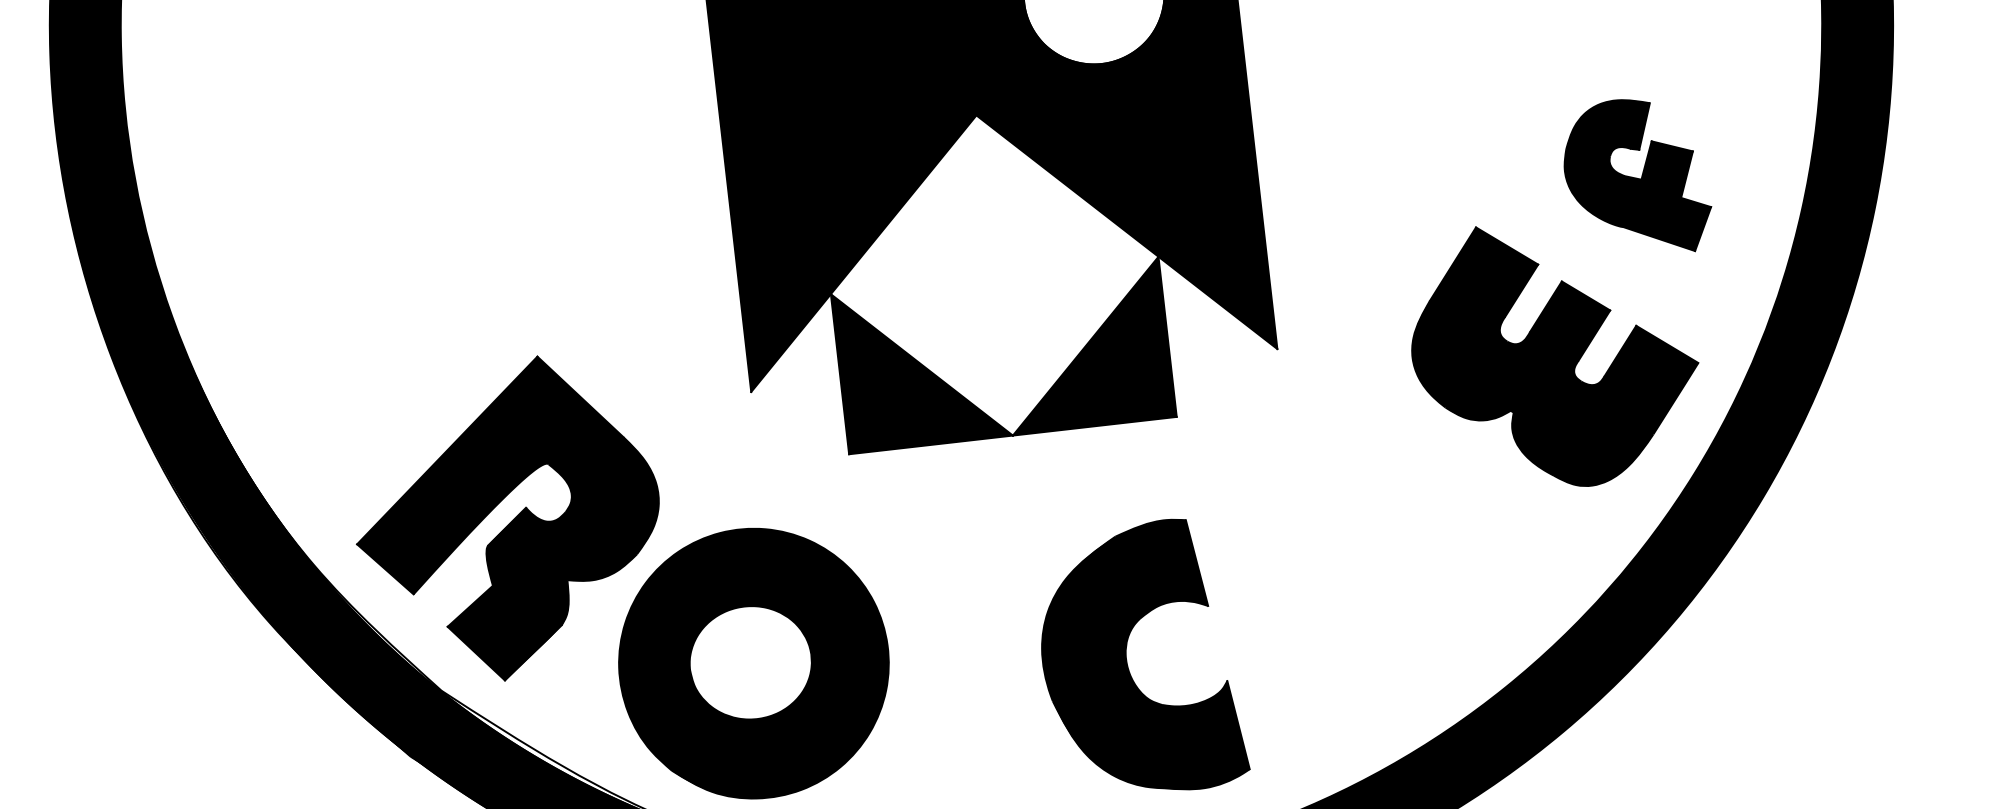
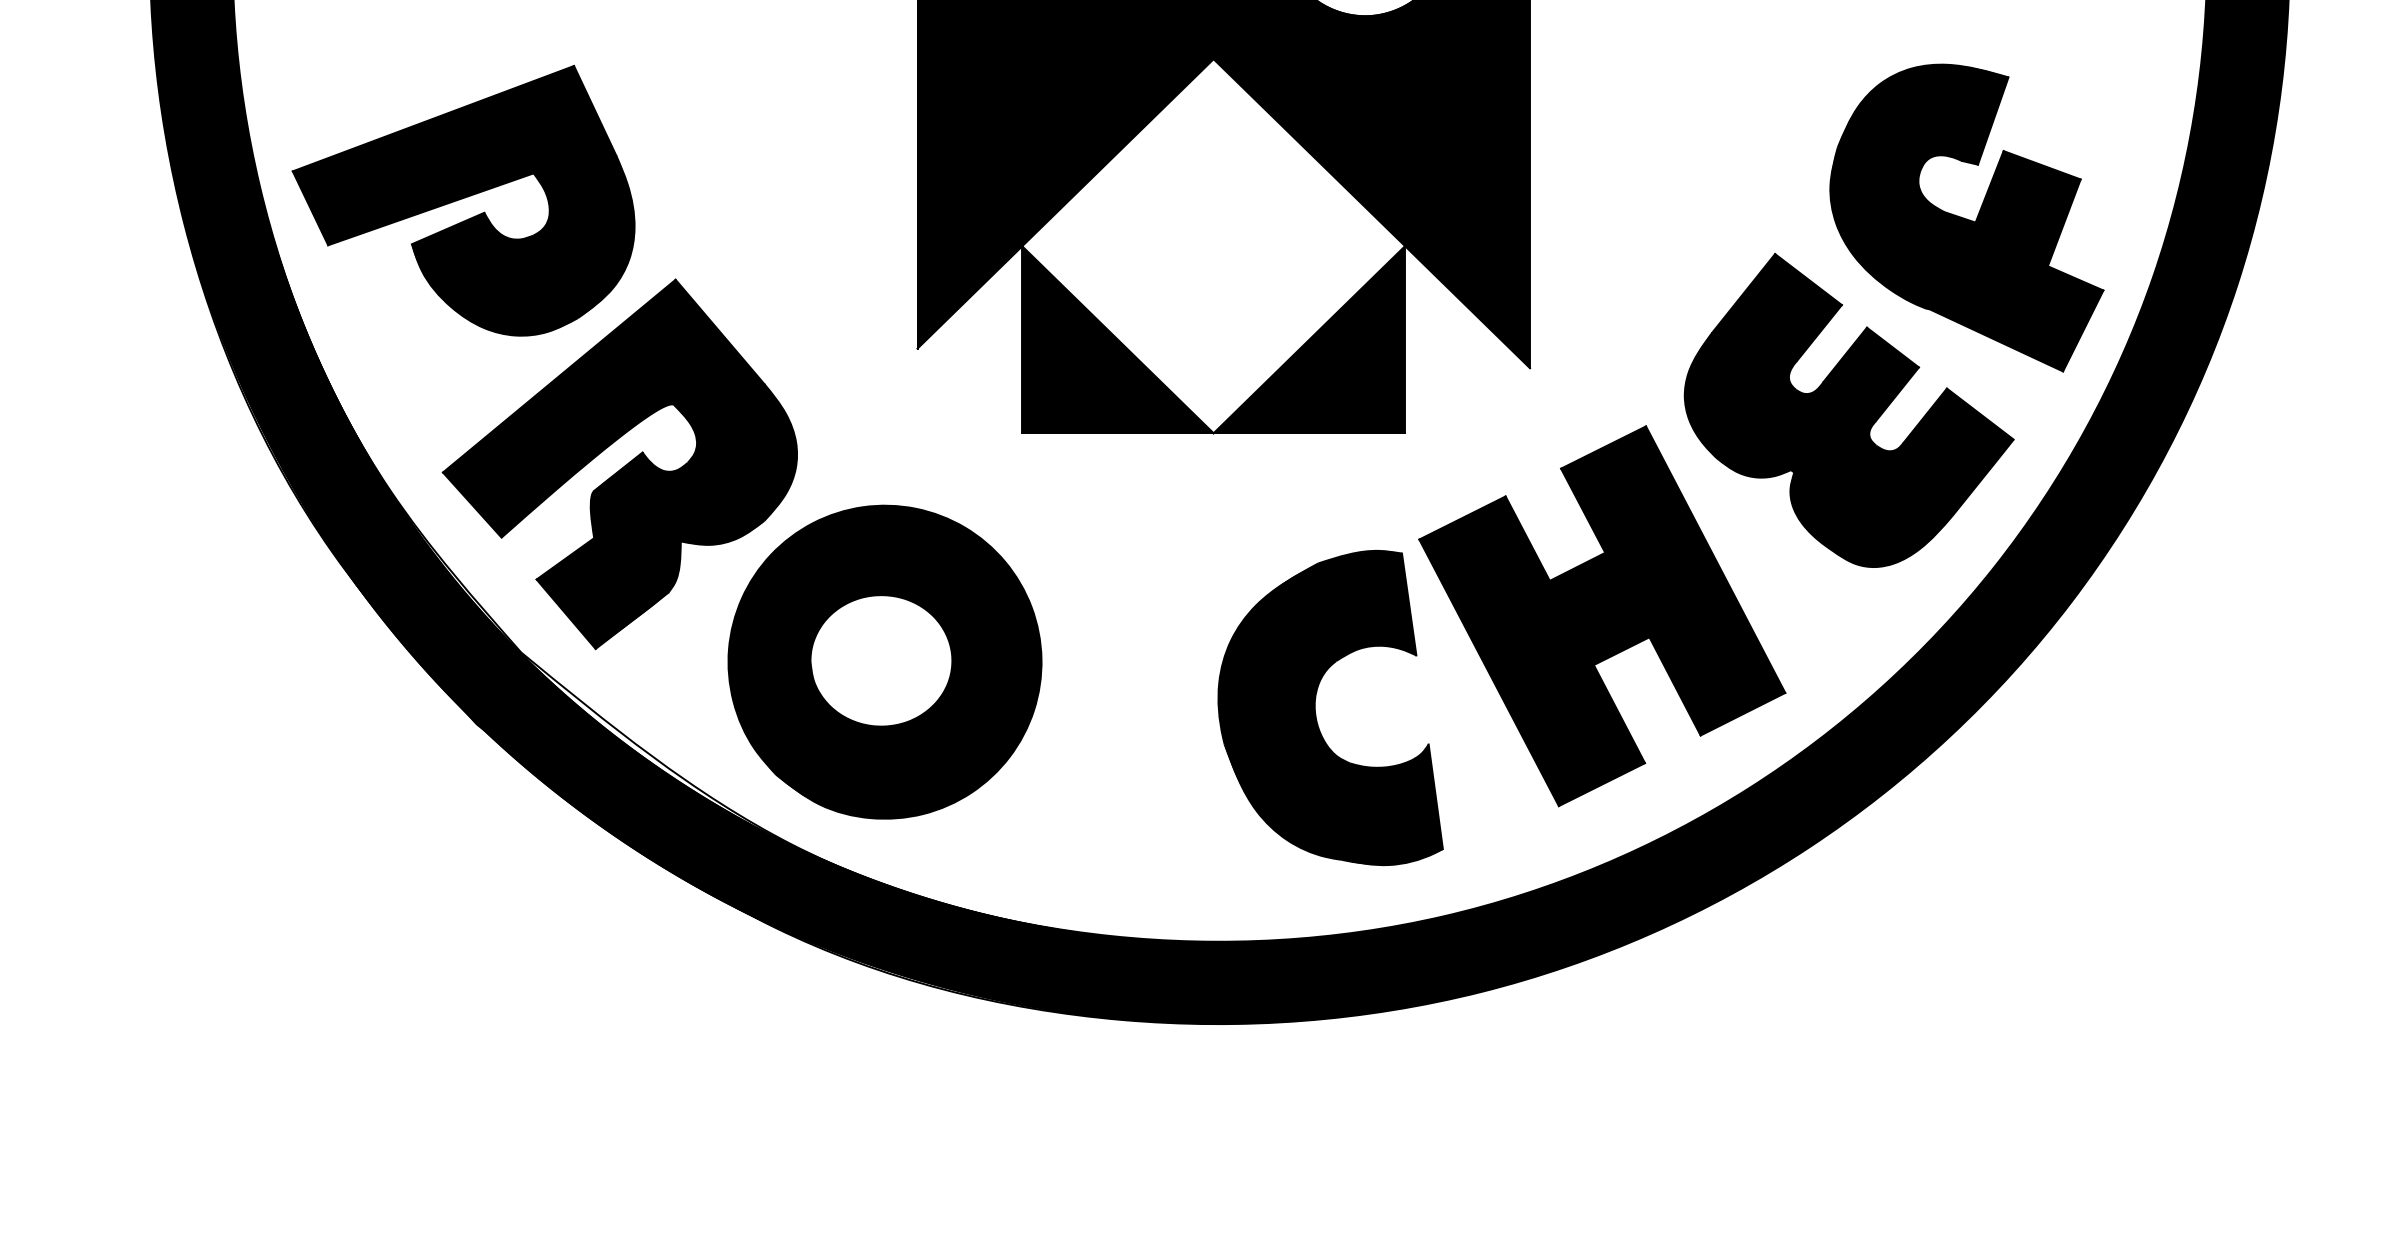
part: (1636, 177) -> (1966, 217), size x1.67
part: (348, 309) -> (463, 200), added
part: (1363, 554) -> (1602, 616), added

